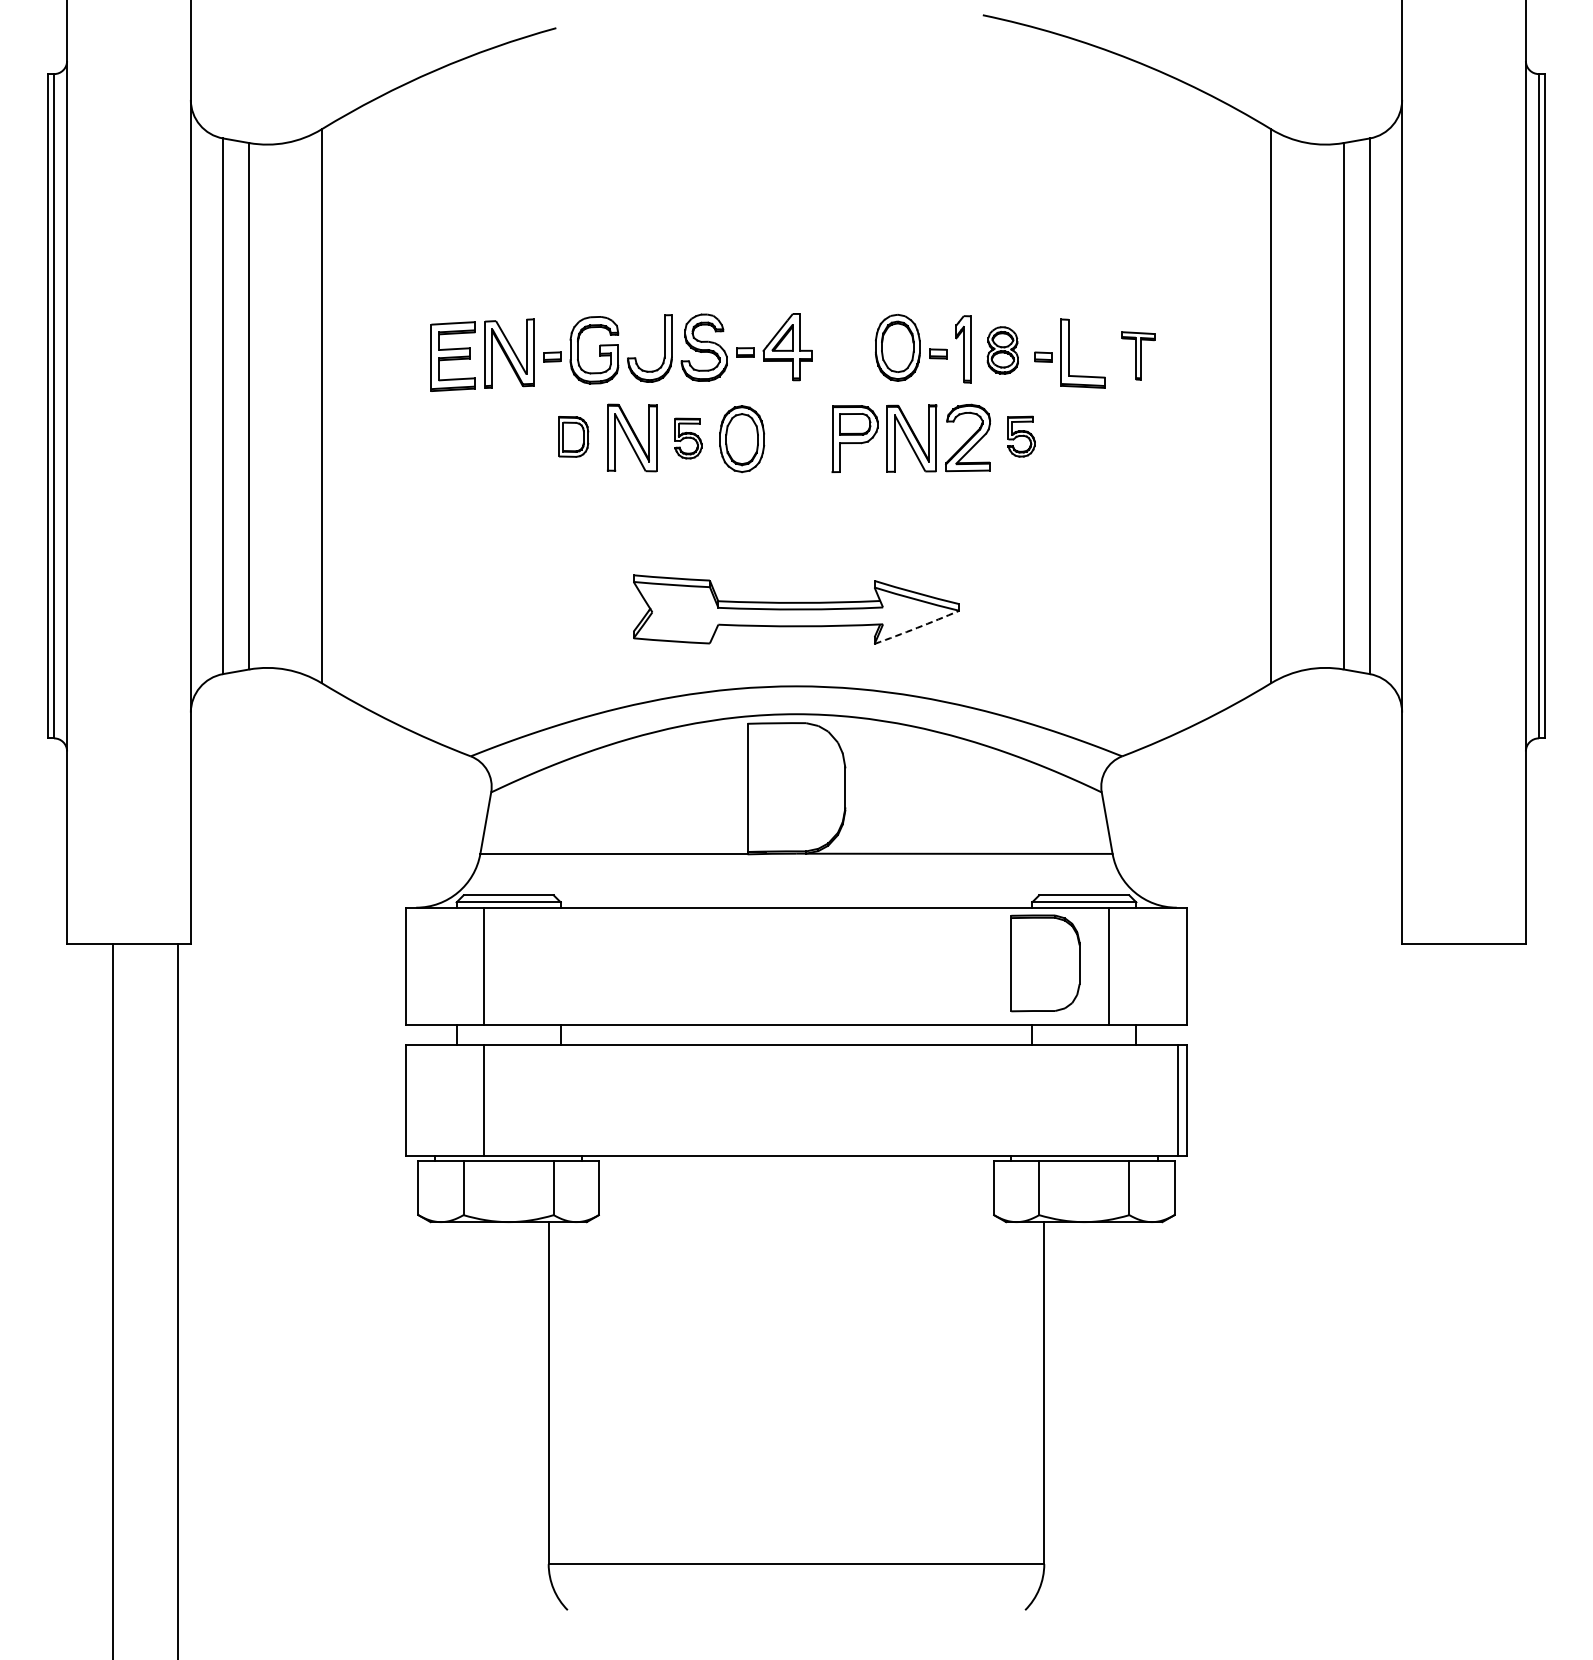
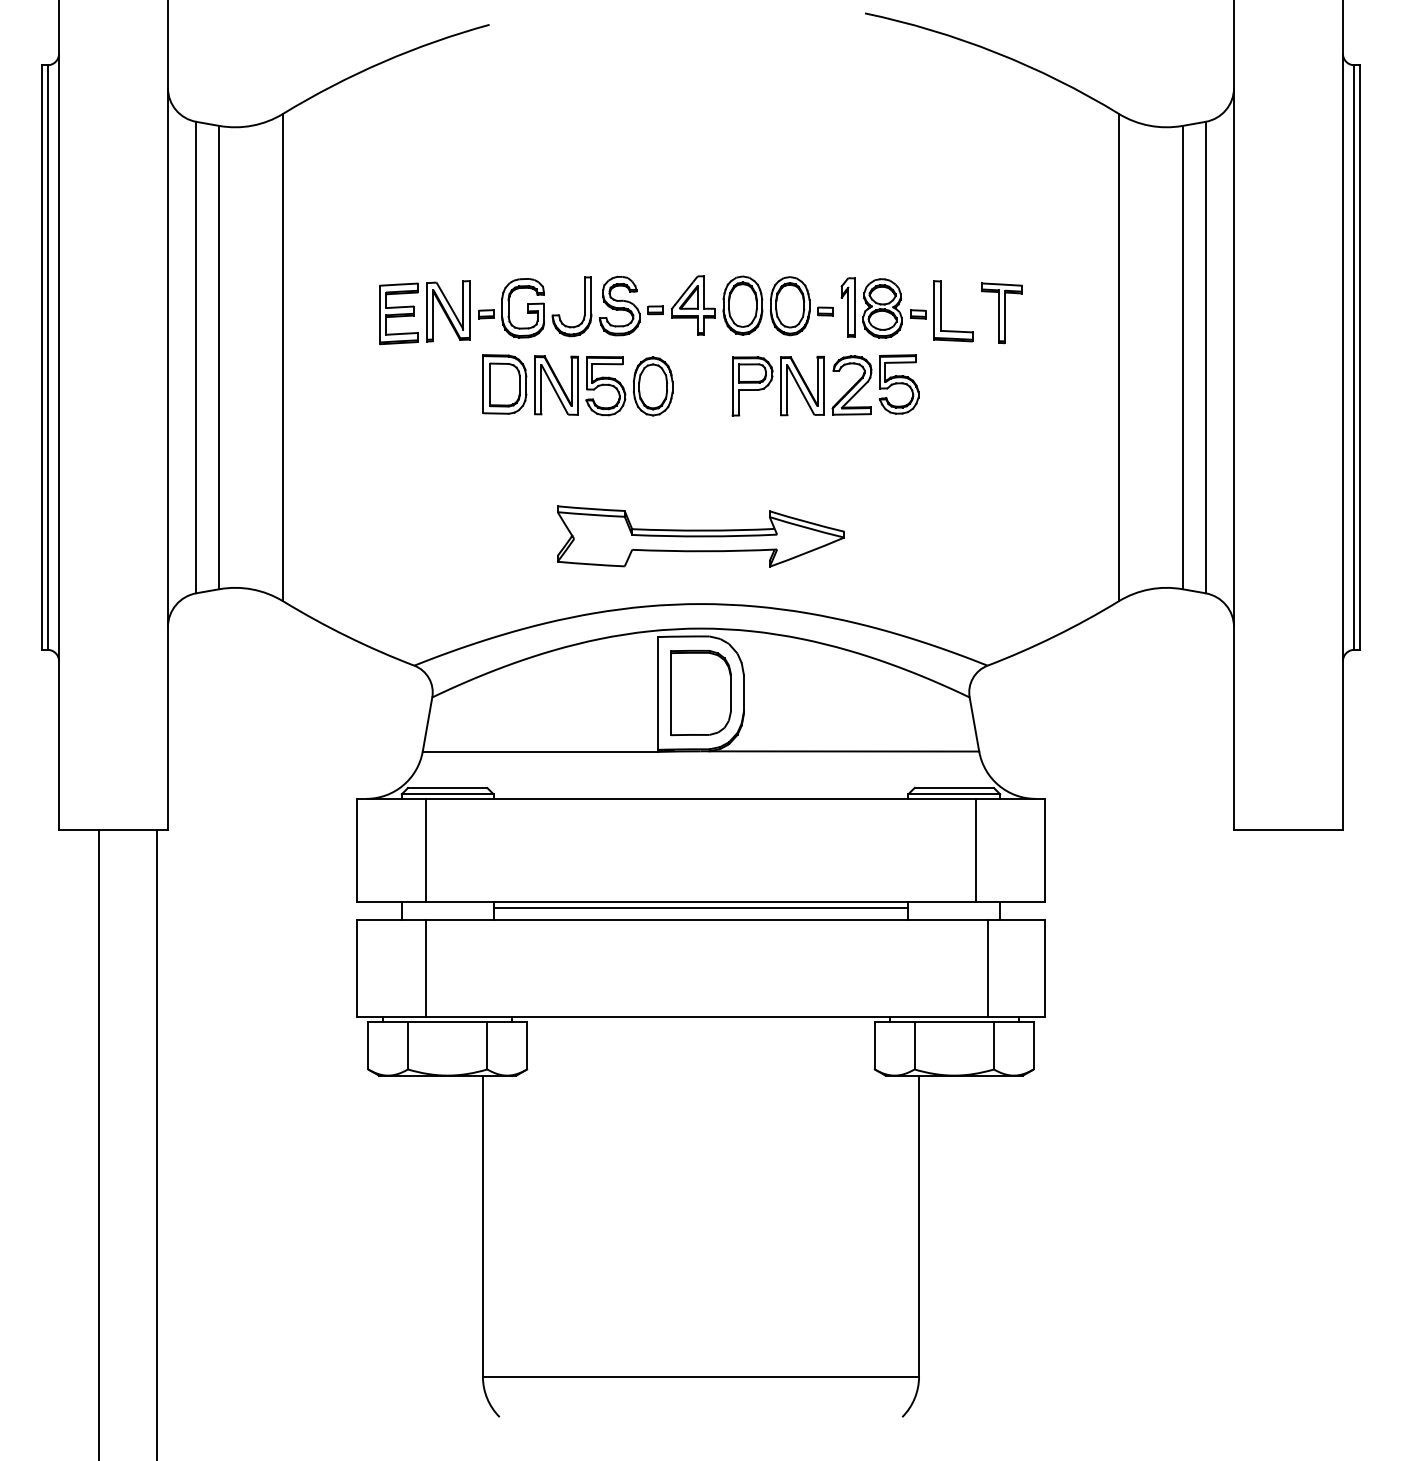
part: (844, 347) -> (743, 305), added
part: (1002, 350) -> (882, 308), size x1.43
part: (1138, 355) -> (1001, 312), size x1.43
part: (573, 436) -> (504, 384), size x1.67
part: (1021, 436) -> (899, 384), size x1.67
part: (688, 438) -> (605, 385), size x1.67
arc: (917, 627) -> (807, 552), dashed -> solid
part: (1045, 963) -> (701, 693), moved
line: (796, 1032) -> (701, 908), added
line: (1178, 1100) -> (987, 968), moved

